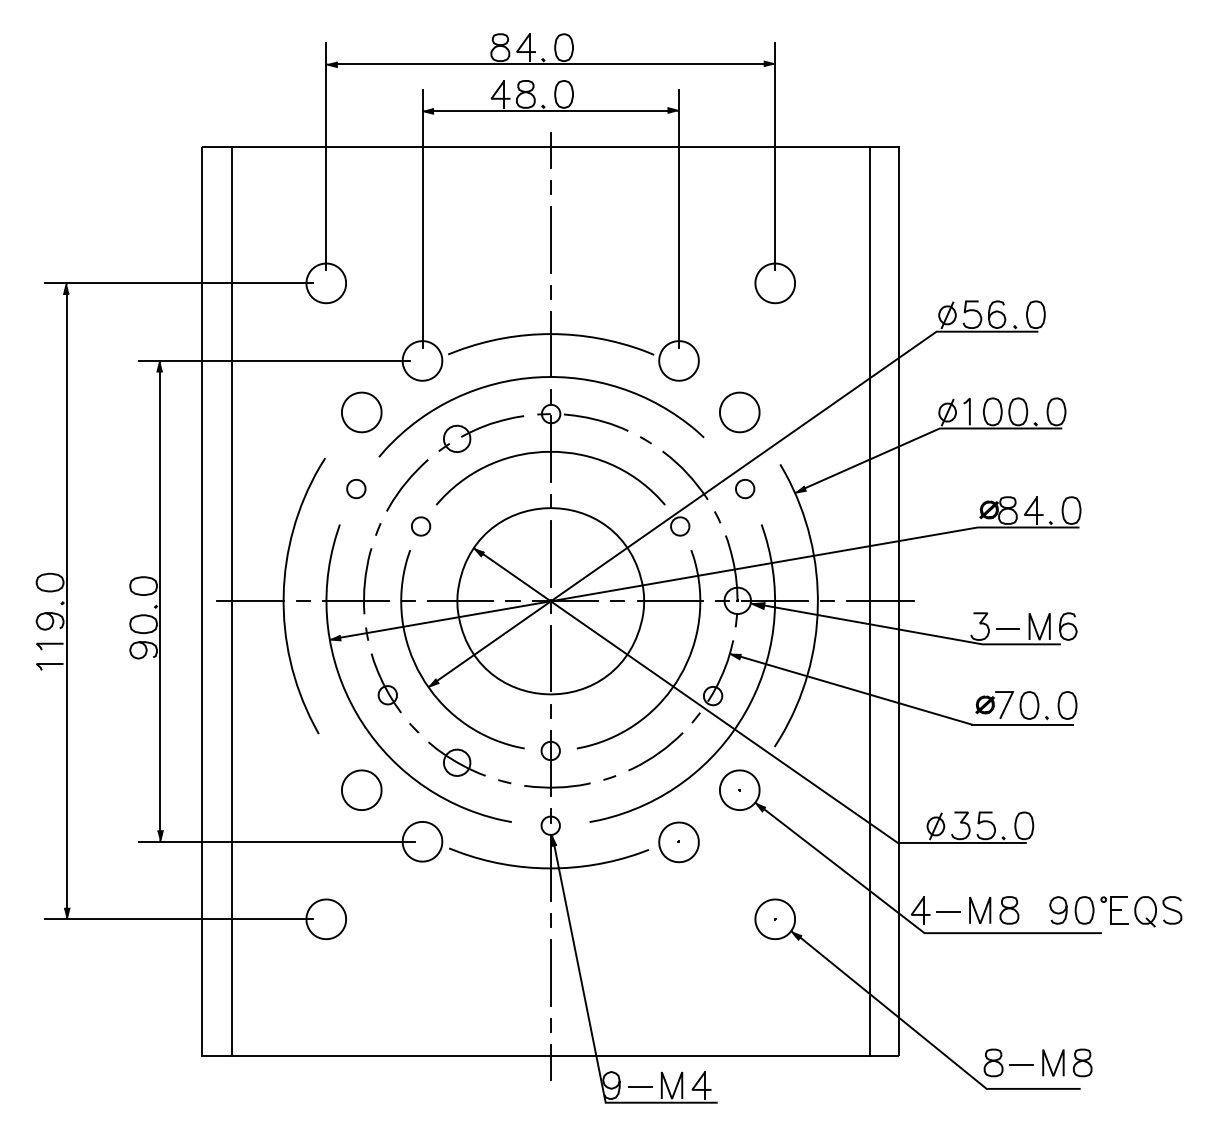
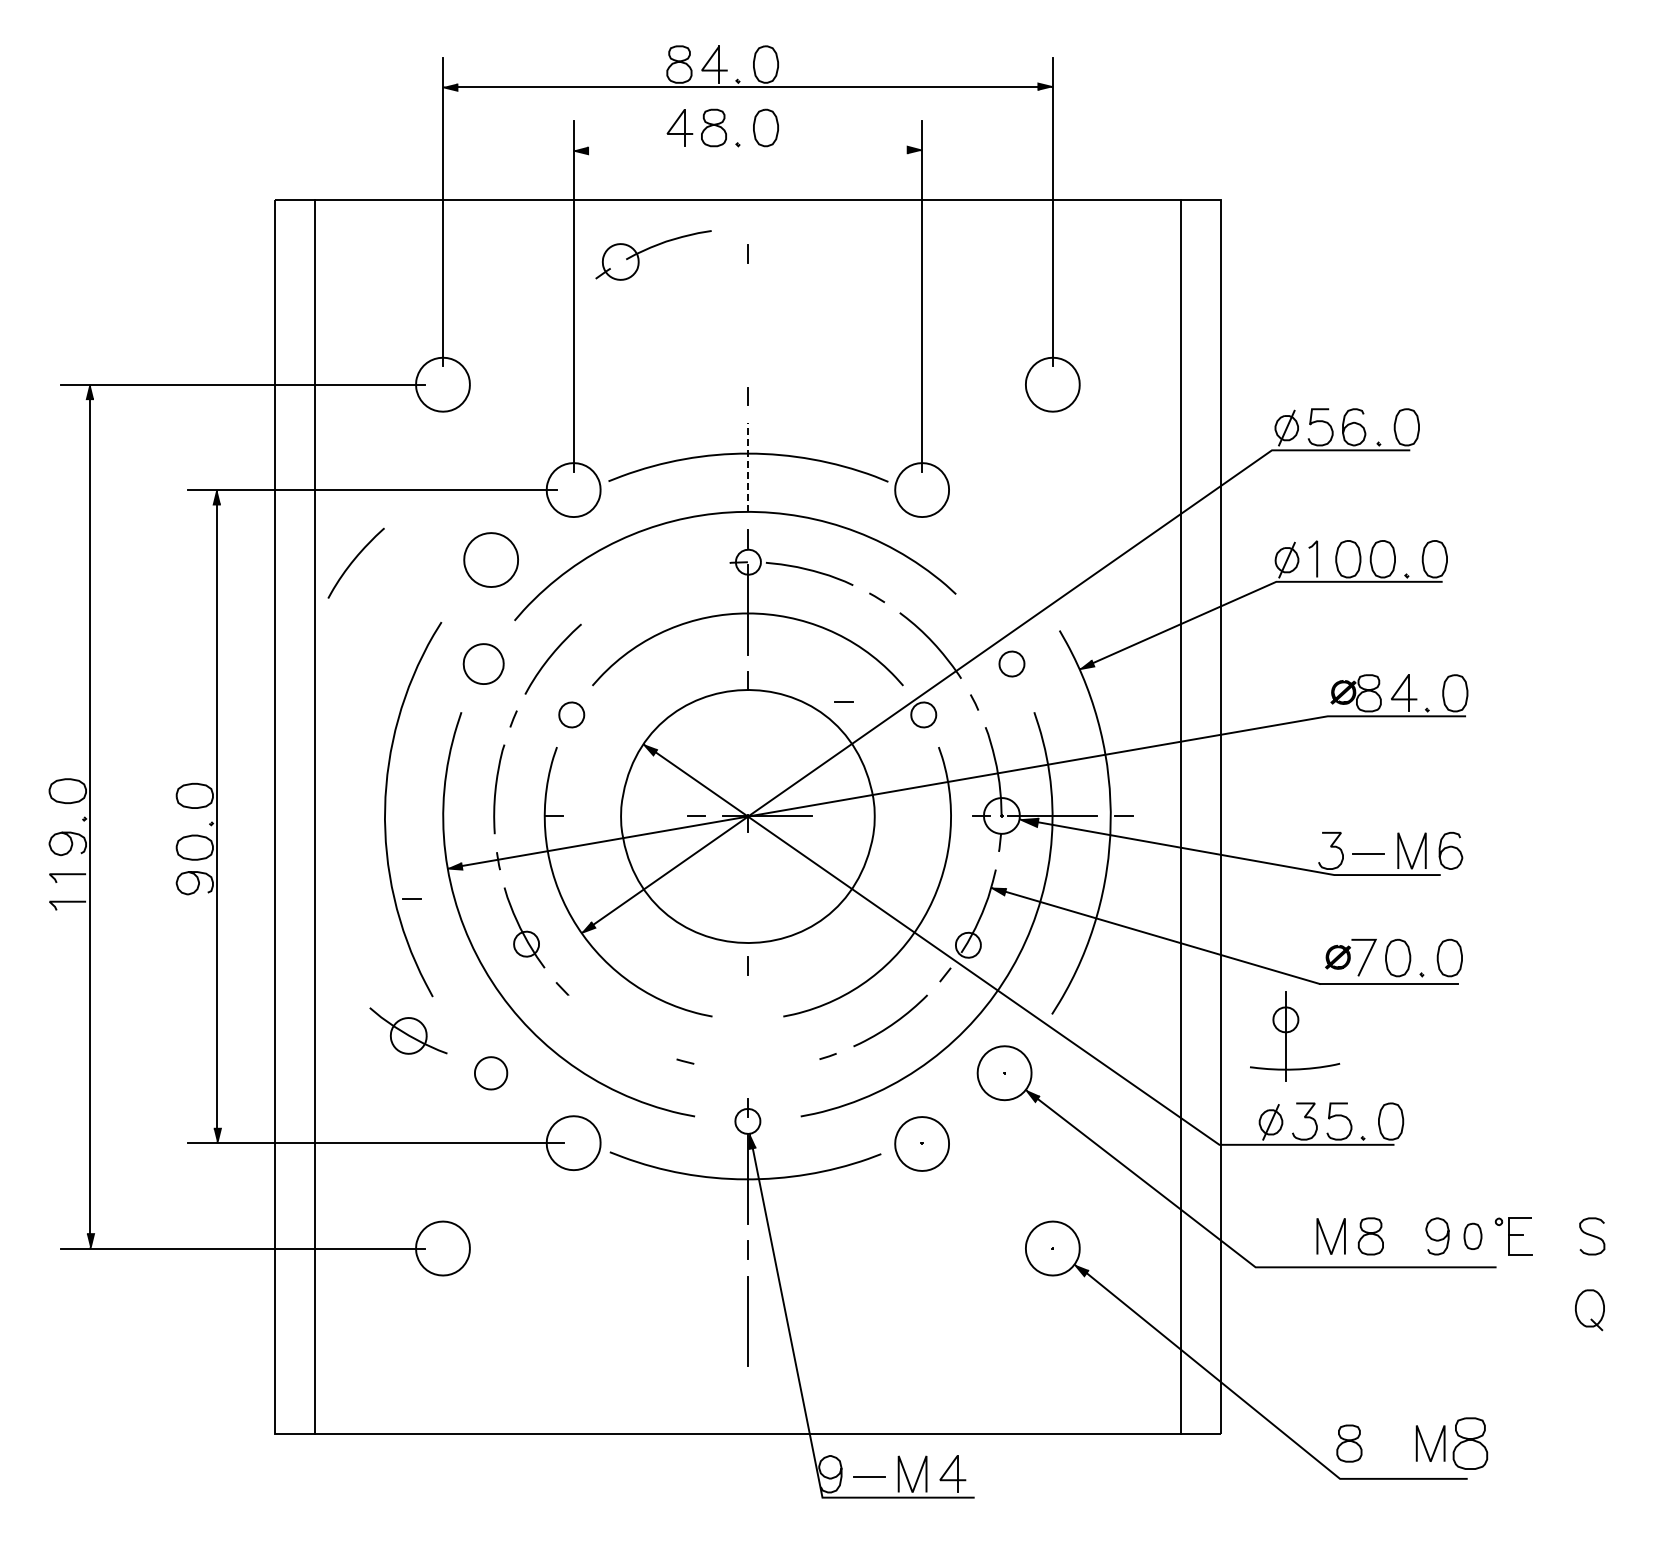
line: (550, 110) -> (747, 150), removed
line: (550, 149) -> (747, 203), removed
line: (550, 239) -> (747, 325), removed
line: (550, 344) -> (747, 467), solid -> dashed
part: (739, 412) -> (1004, 559), removed
curve: (260, 414) -> (353, 562), added
part: (478, 429) -> (649, 249), moved
part: (356, 488) -> (483, 663), size x1.6
line: (550, 553) -> (747, 751), removed
line: (250, 600) -> (339, 815), removed
line: (303, 600) -> (411, 898), moved
line: (355, 600) -> (482, 815), removed
line: (460, 600) -> (625, 815), removed
line: (617, 600) -> (843, 701), moved
line: (669, 600) -> (909, 815), removed
line: (880, 600) -> (1195, 815), removed
line: (550, 658) -> (747, 894), removed
part: (456, 758) -> (408, 1030), moved
part: (557, 763) -> (1295, 1036), moved
part: (361, 790) -> (490, 1073), size x0.6
part: (920, 910) -> (1250, 1236), removed
part: (1084, 910) -> (1472, 1236), size x0.7
part: (1145, 911) -> (1589, 1310), moved
line: (948, 912) -> (1287, 1239), removed
line: (550, 1025) -> (747, 1392), removed
line: (550, 1062) -> (747, 1442), removed
part: (1082, 1062) -> (1470, 1443), size x1.4
line: (1020, 1065) -> (1386, 1446), removed

